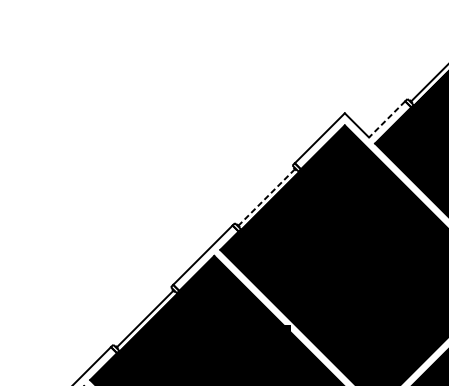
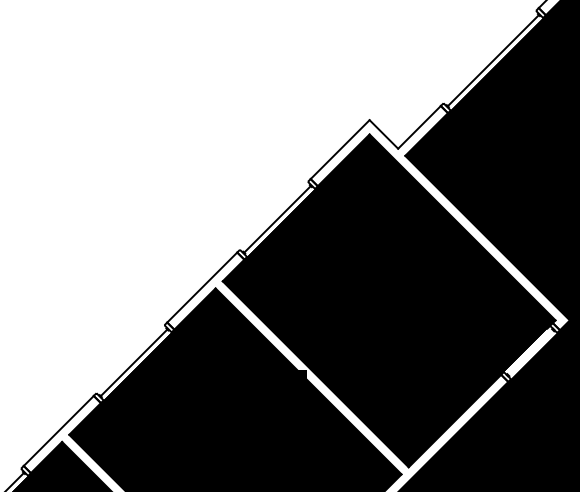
line: (387, 119) -> (419, 127), dashed -> solid
line: (266, 197) -> (277, 219), dashed -> solid

